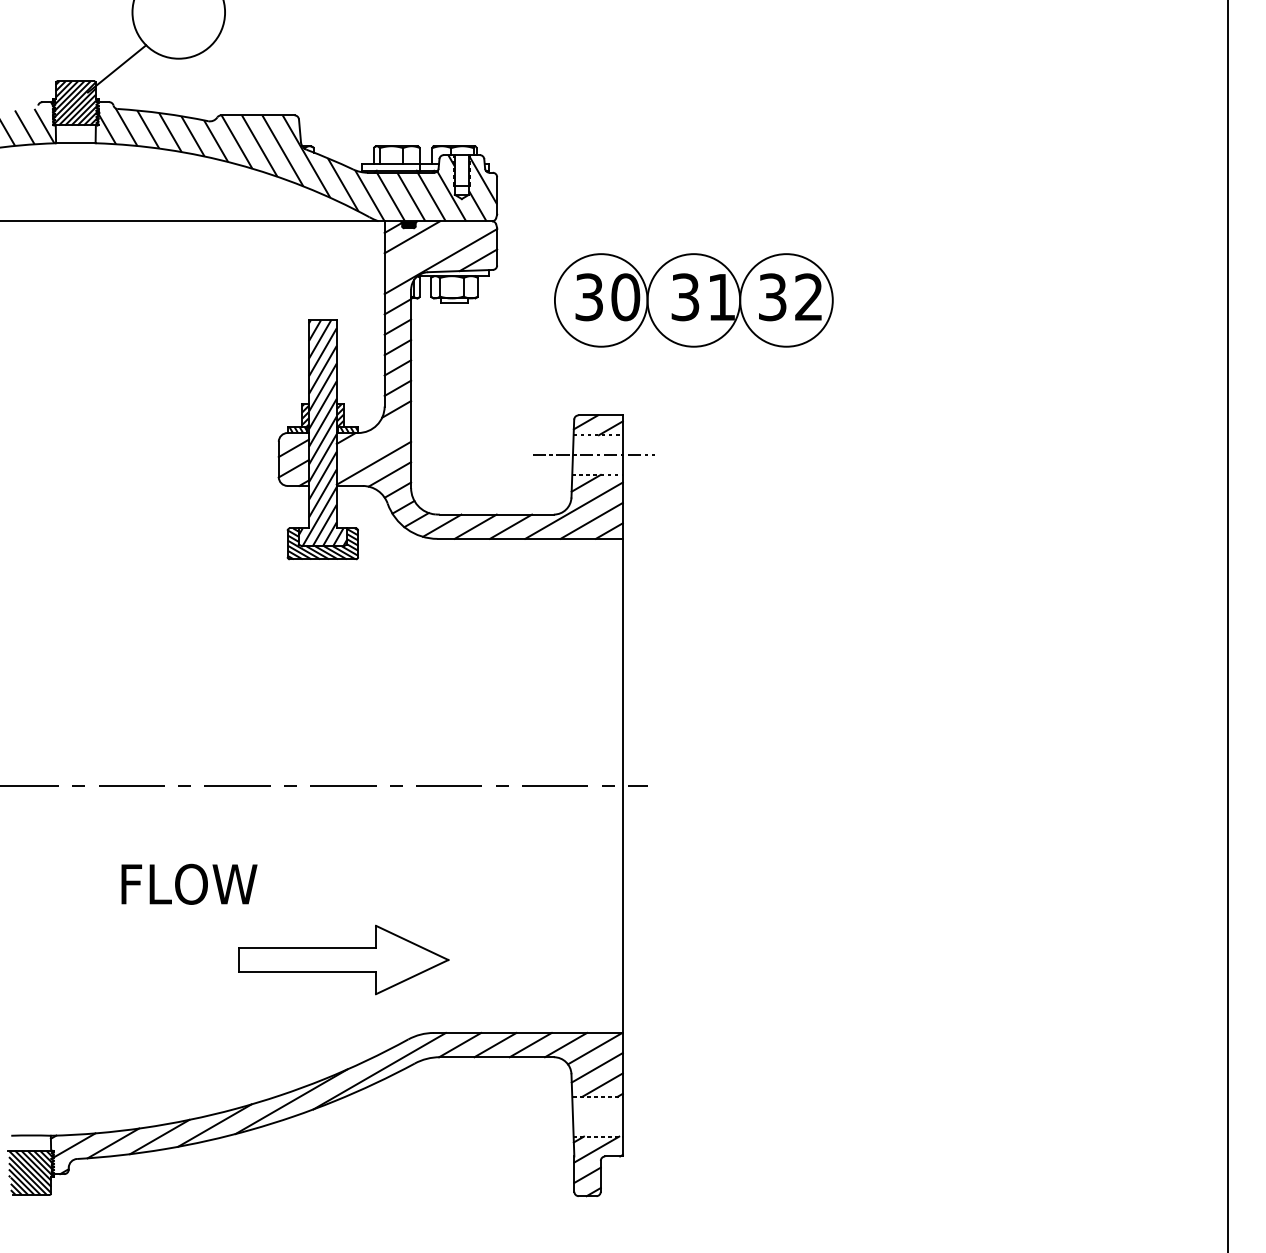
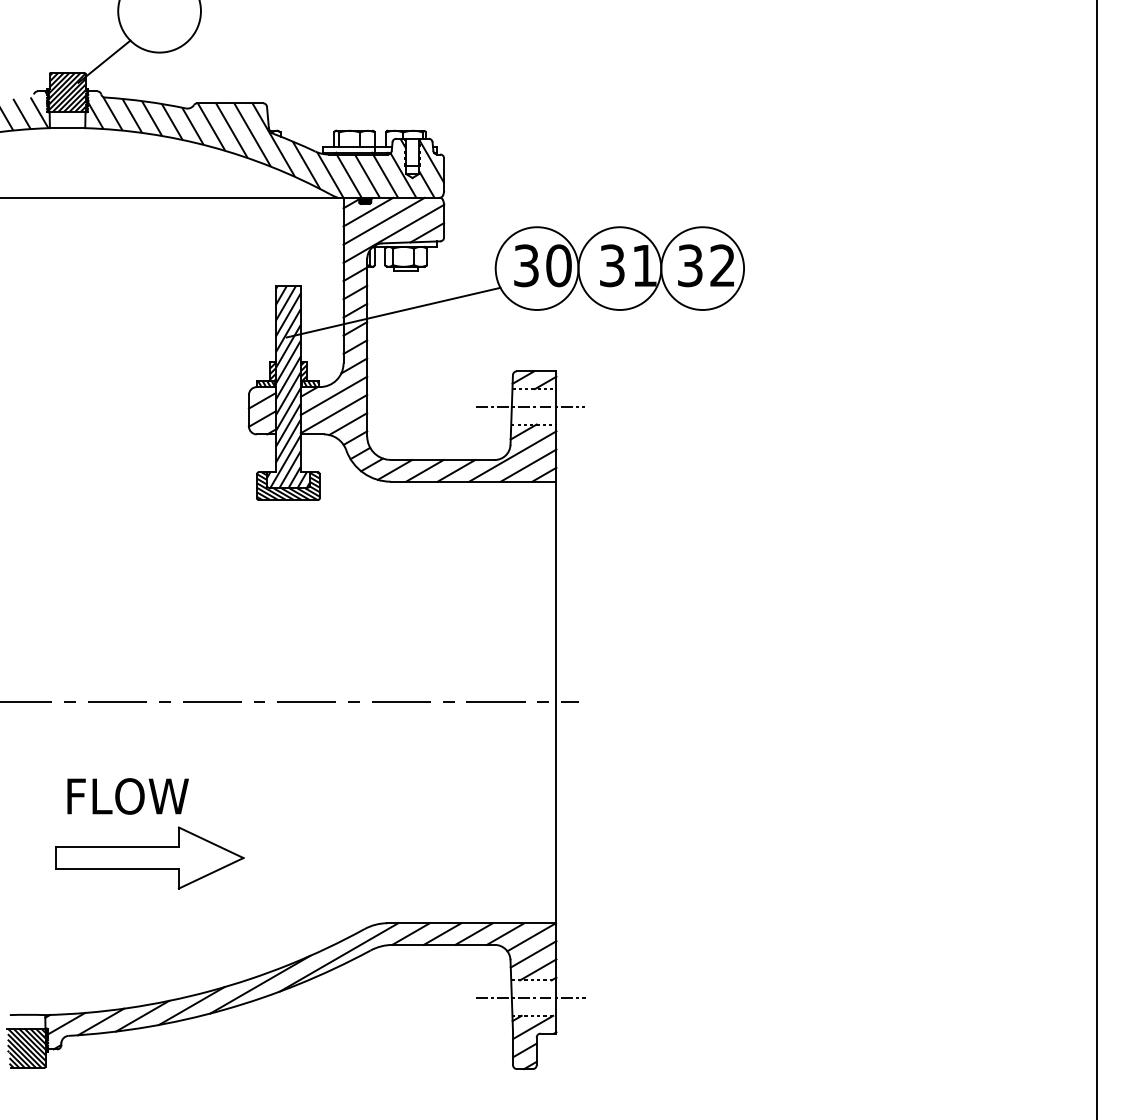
line: (429, 246) -> (383, 220), added
line: (440, 349) -> (393, 312), added
line: (373, 442) -> (333, 395), added
text: (188, 884) -> (127, 796), moved
part: (343, 959) -> (149, 857), moved
line: (593, 1117) -> (530, 998), added

